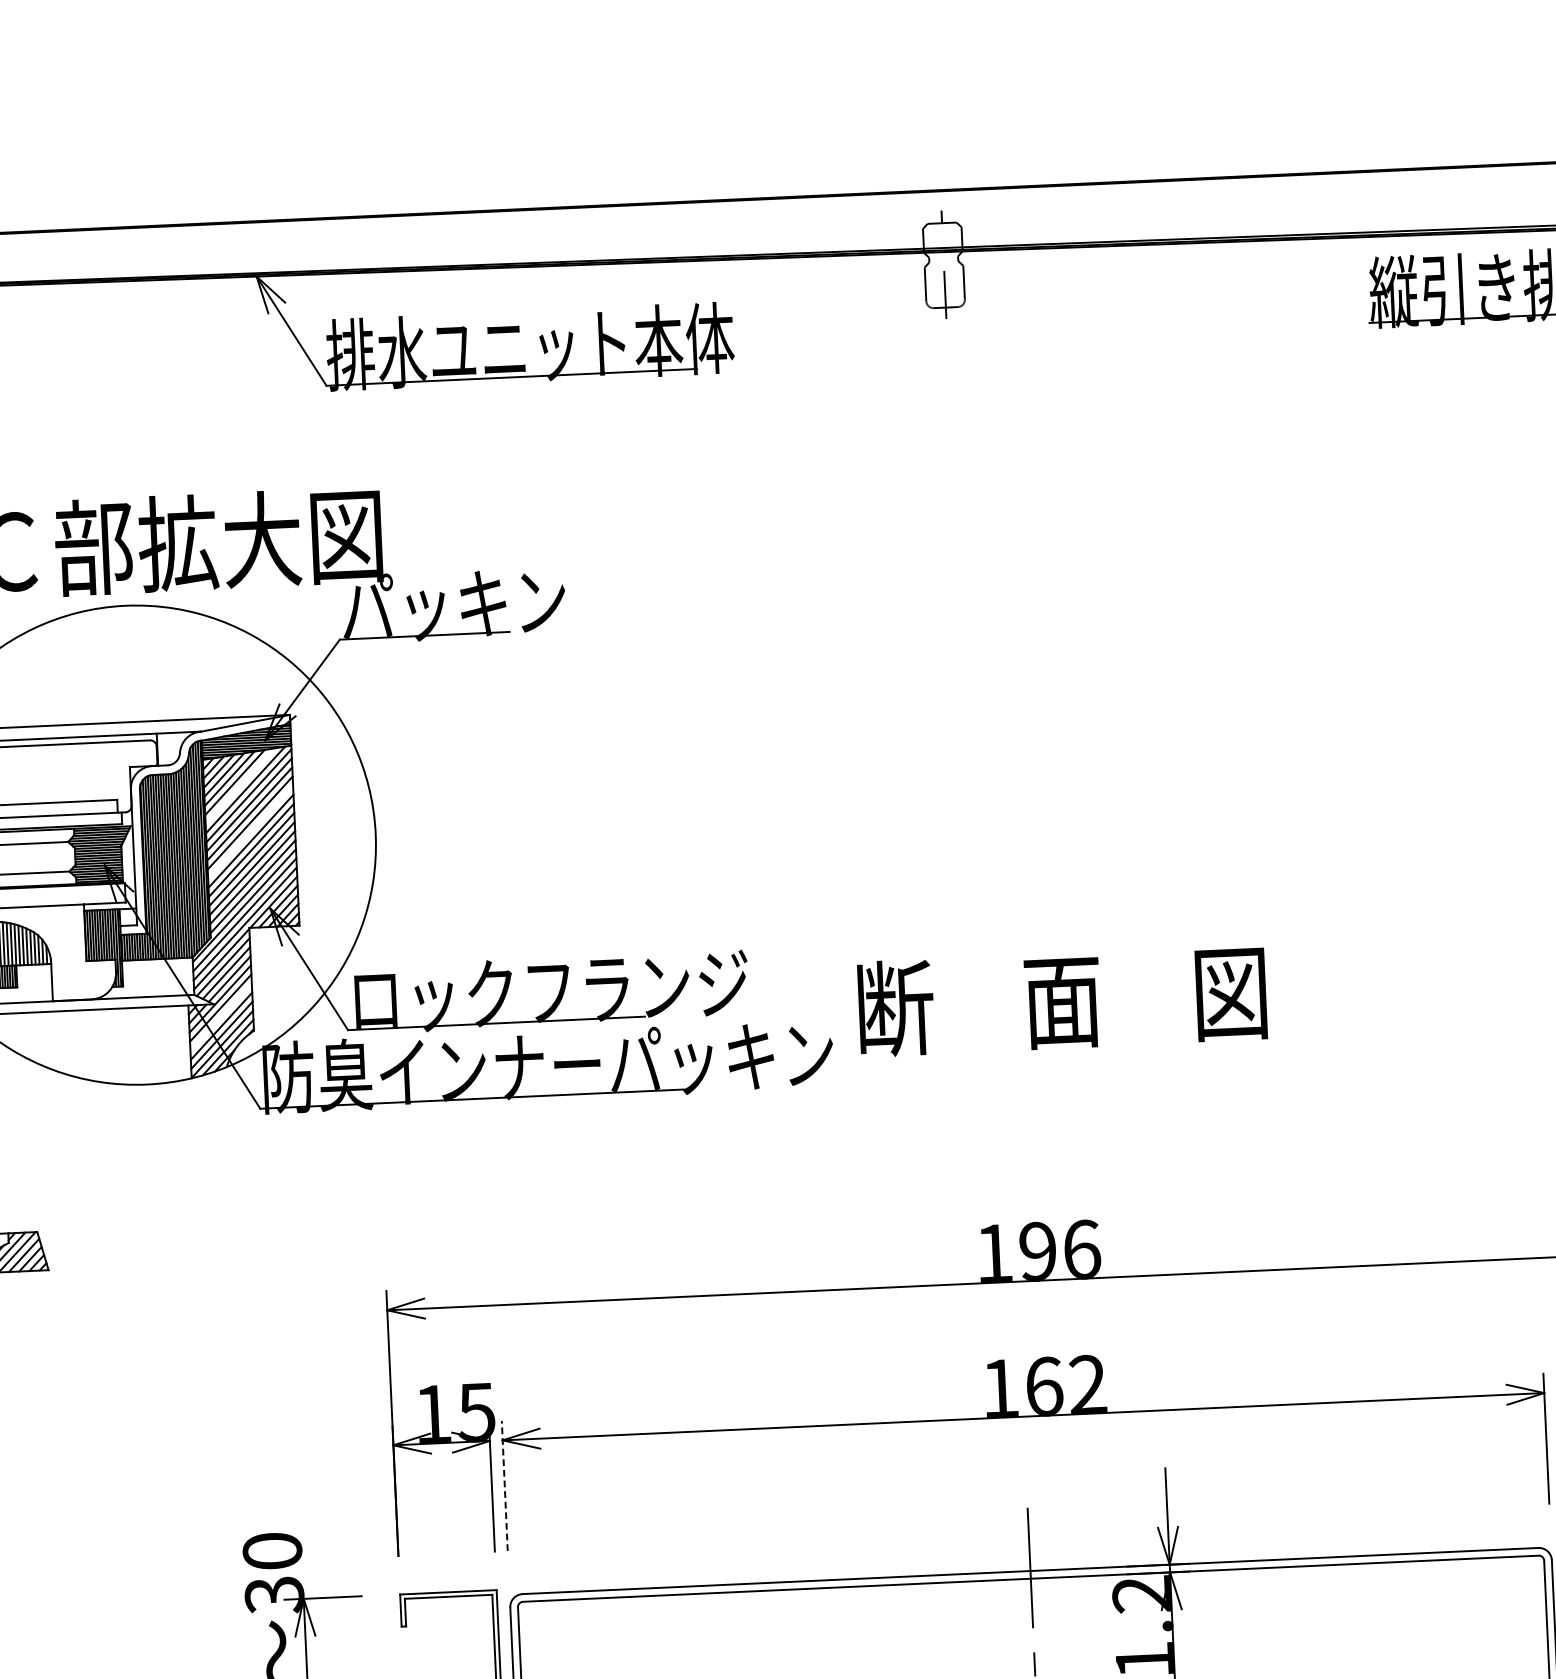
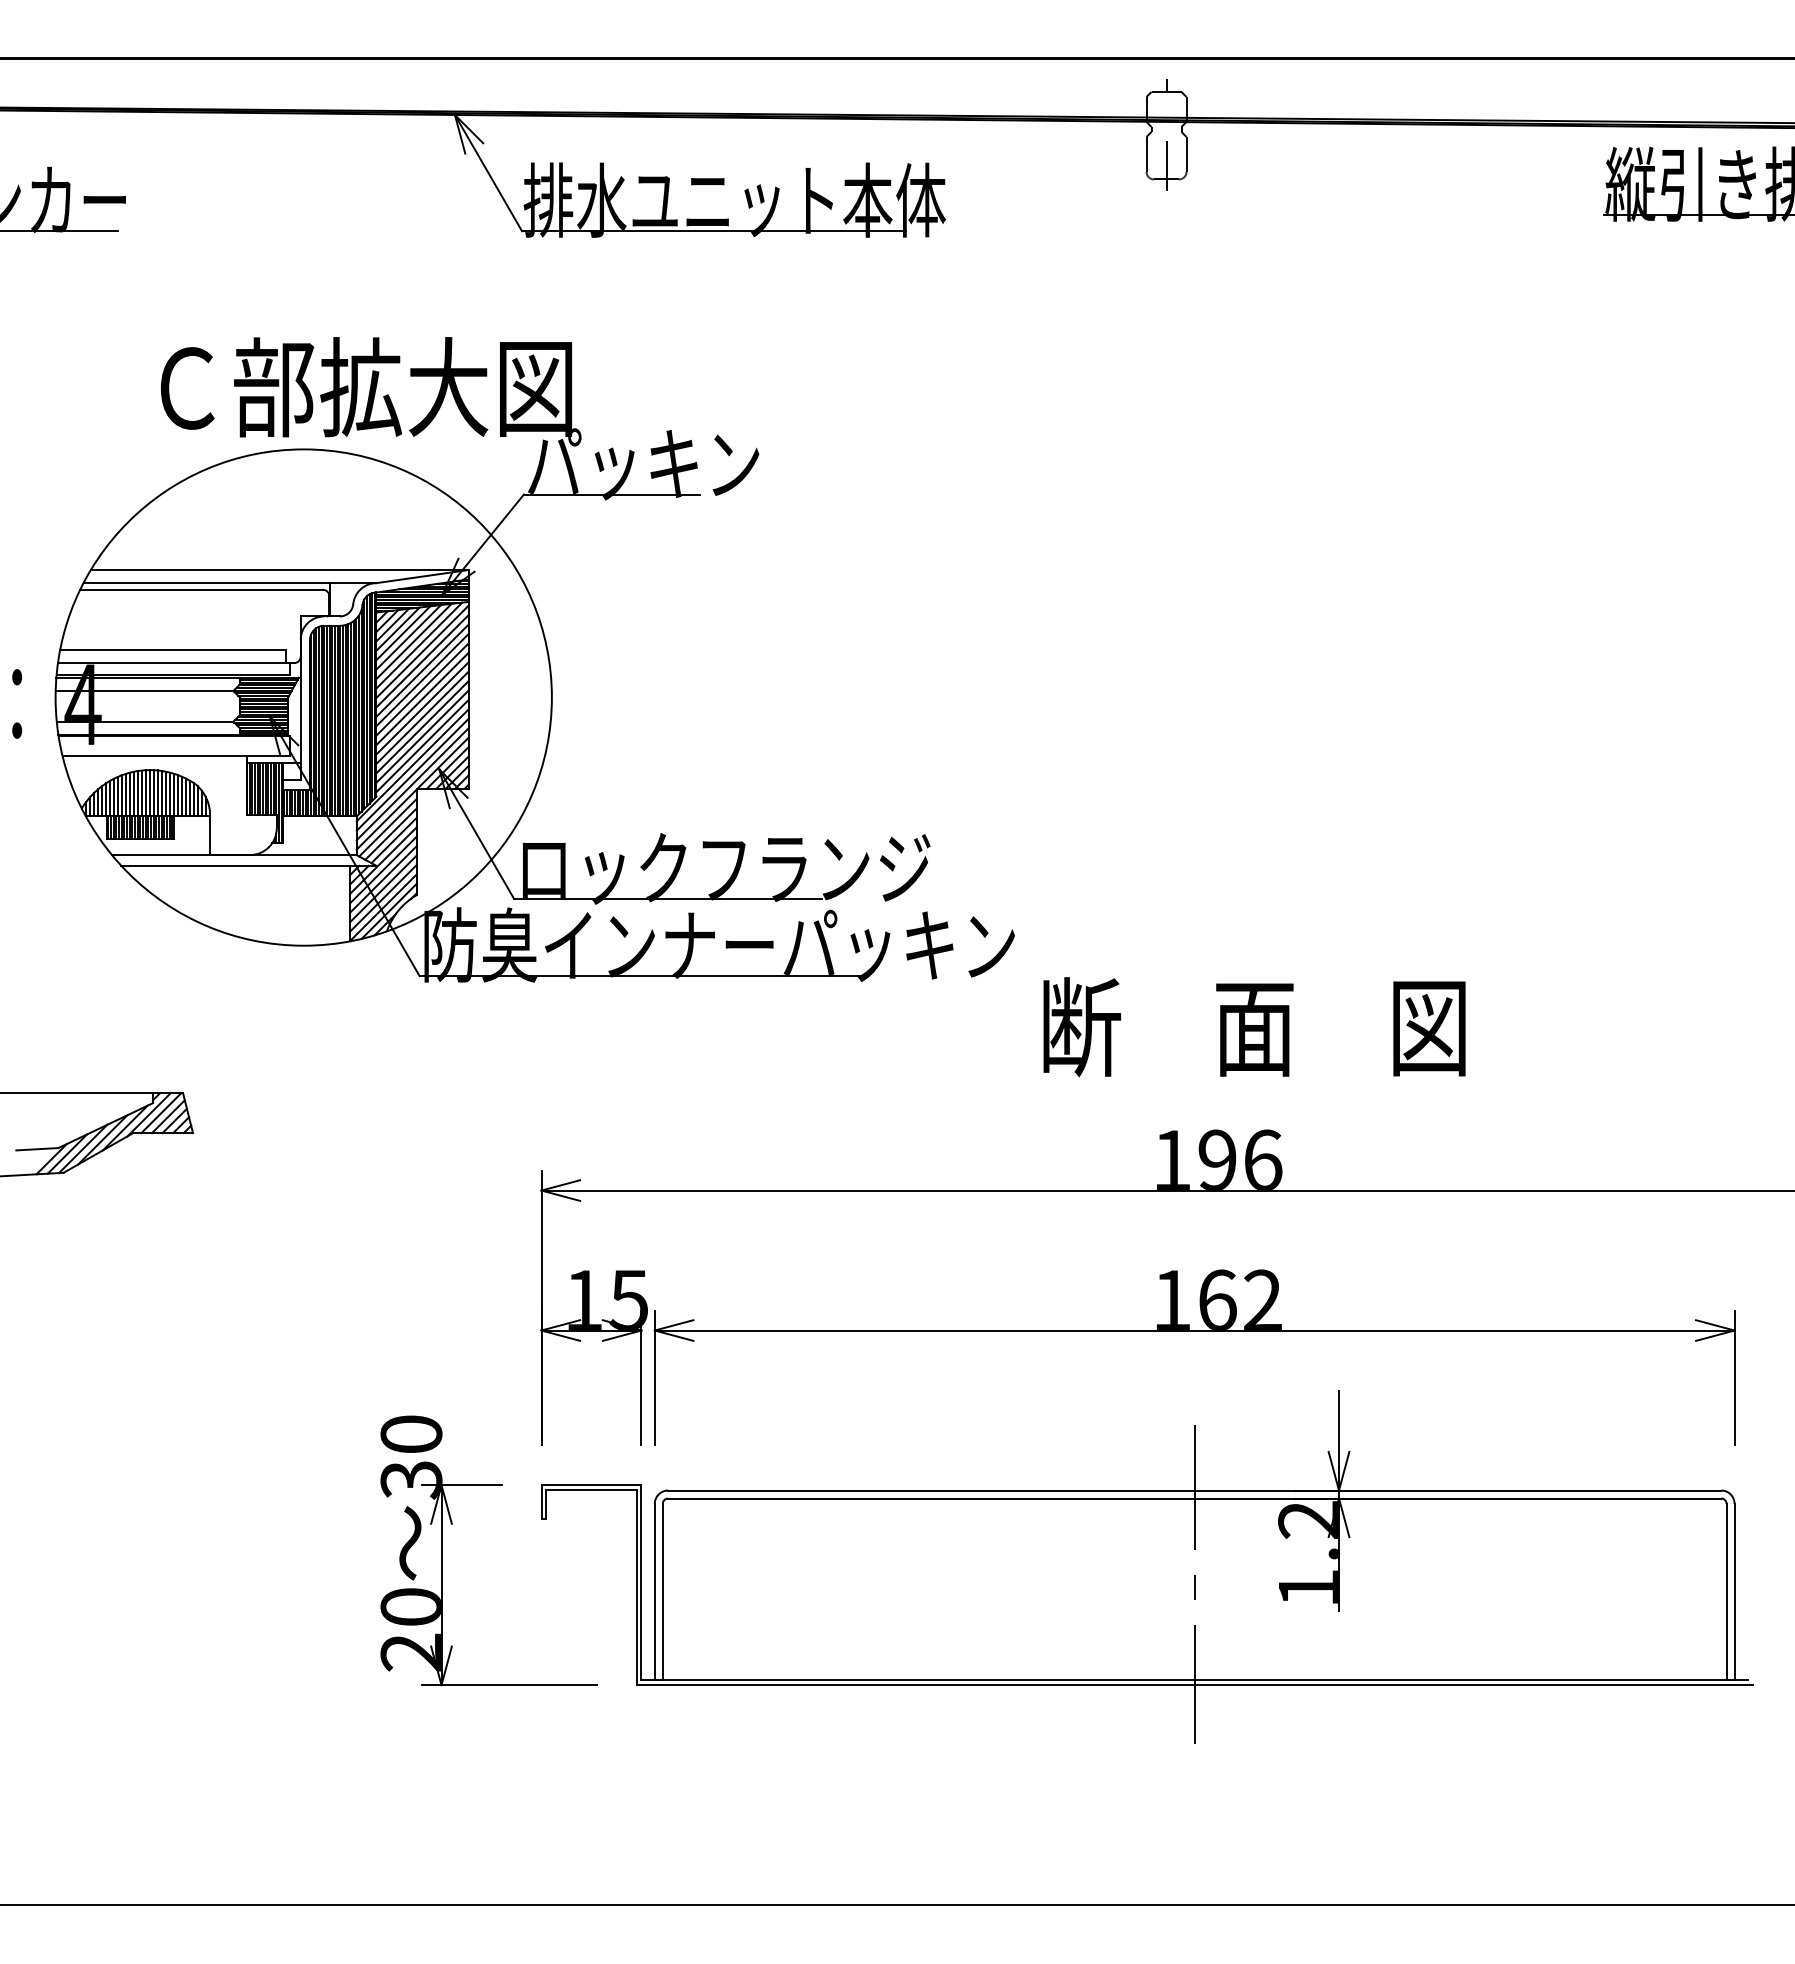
line: (239, 786) -> (413, 641), added
line: (250, 832) -> (422, 689), added
text: (1062, 1001) -> (1254, 1027), moved
line: (221, 1017) -> (383, 879), added
line: (504, 1485) -> (654, 1377), dashed -> solid

